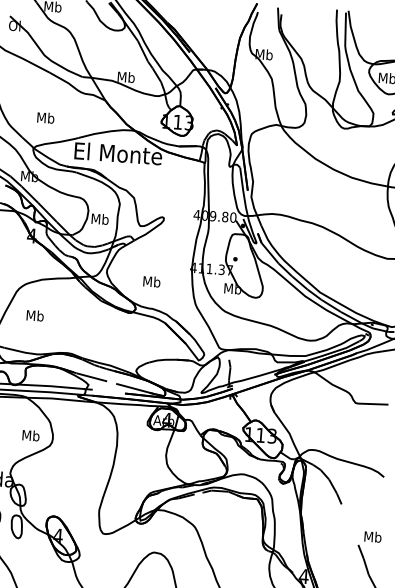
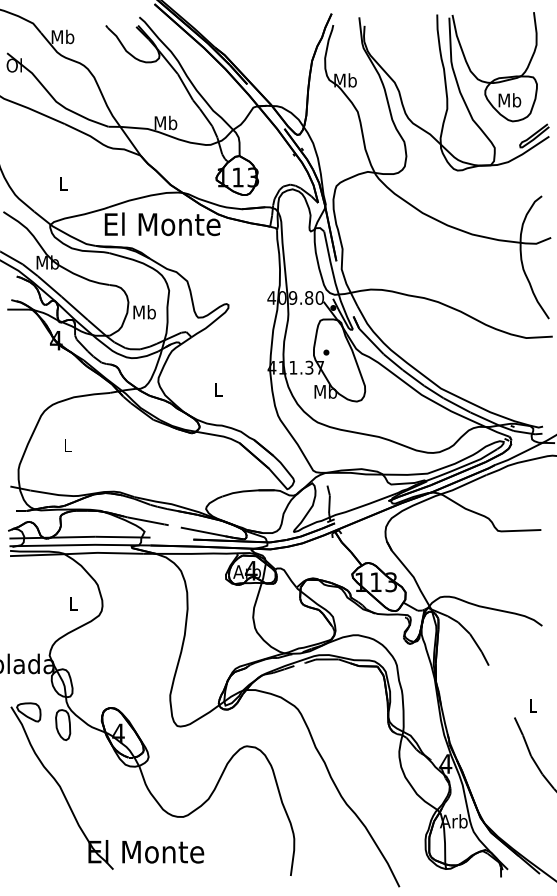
text: (45, 117) -> (63, 183), Mb -> L
text: (151, 281) -> (218, 389), Mb -> L
text: (34, 315) -> (67, 445), Mb -> L
text: (31, 435) -> (73, 603), Mb -> L
text: (373, 536) -> (533, 705), Mb -> L

